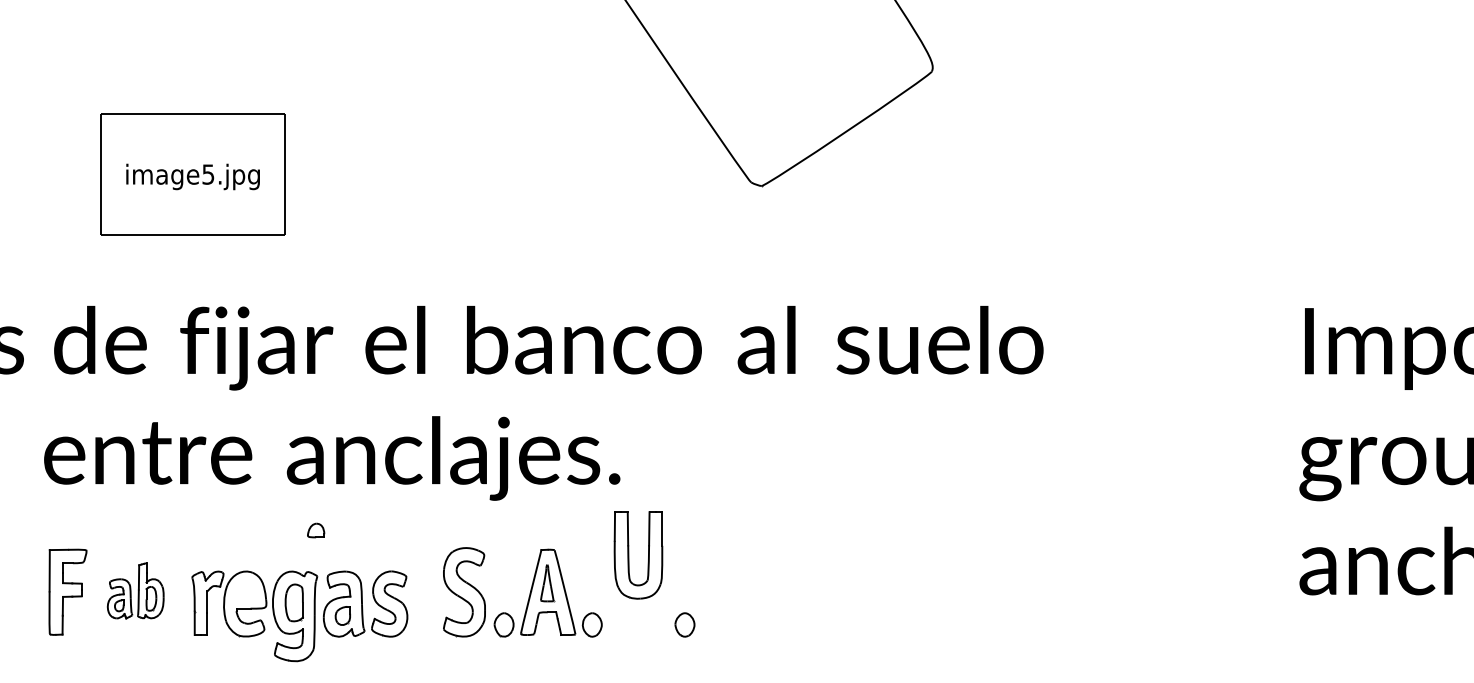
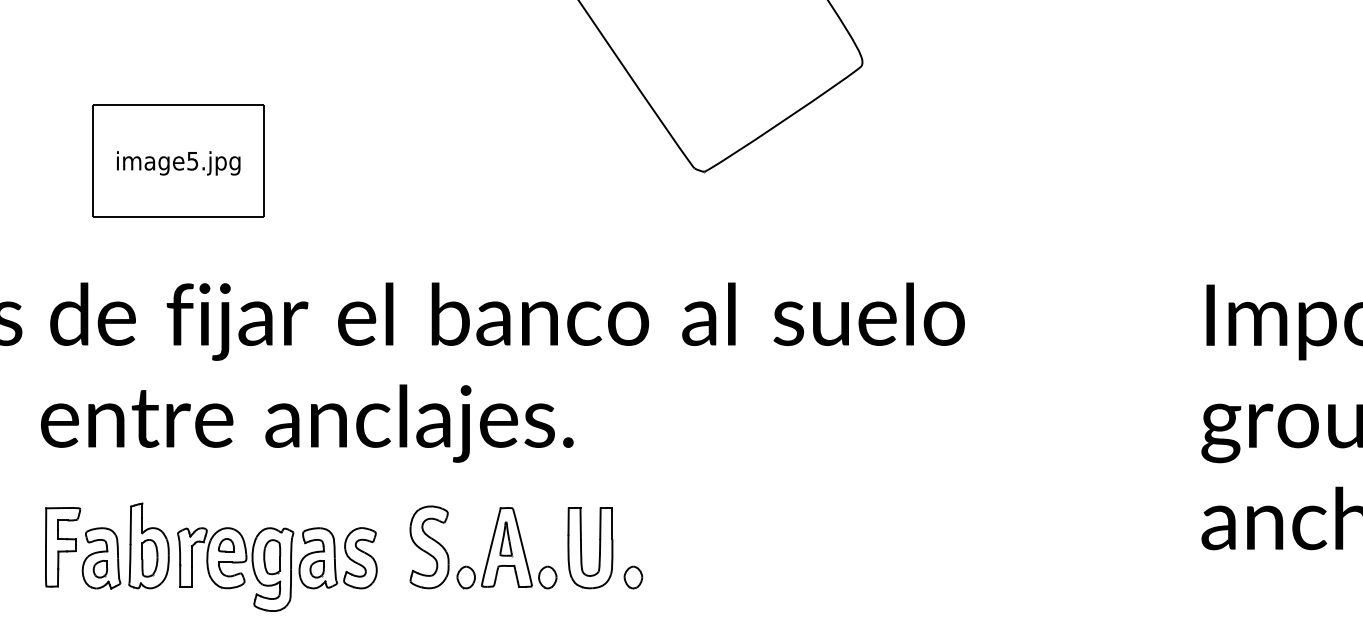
part: (315, 530) -> (225, 545), moved
part: (628, 555) -> (581, 548), moved
part: (135, 590) -> (125, 545), size x1.67

